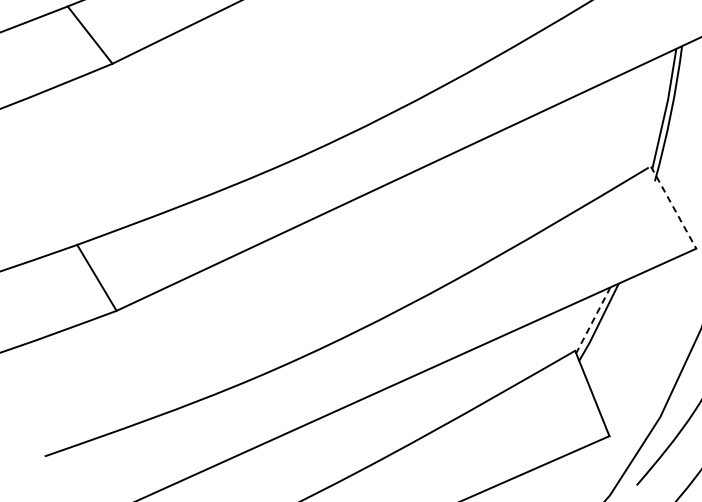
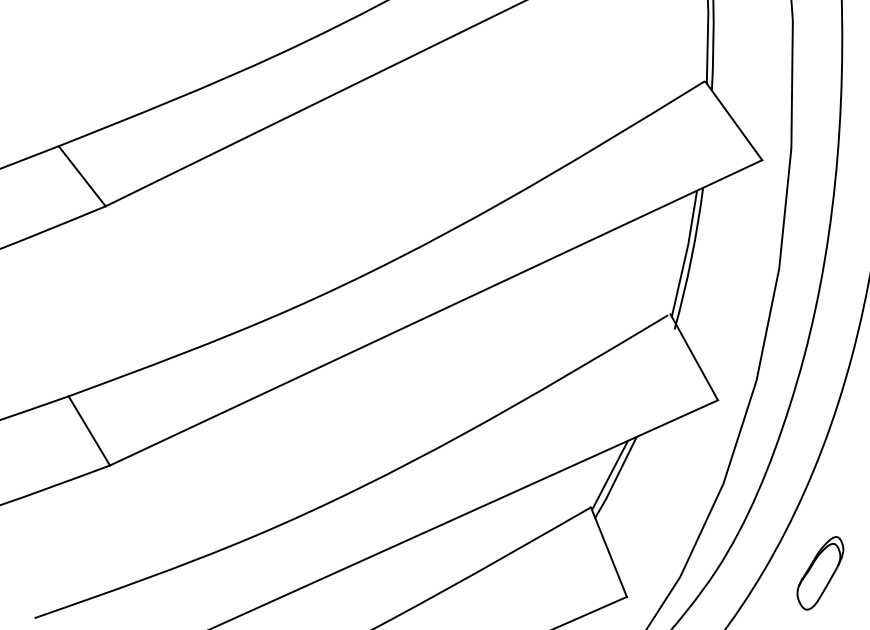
line: (673, 207) -> (694, 357), dashed -> solid
line: (593, 319) -> (610, 474), dashed -> solid

